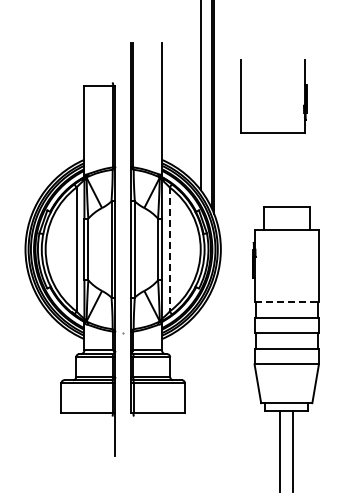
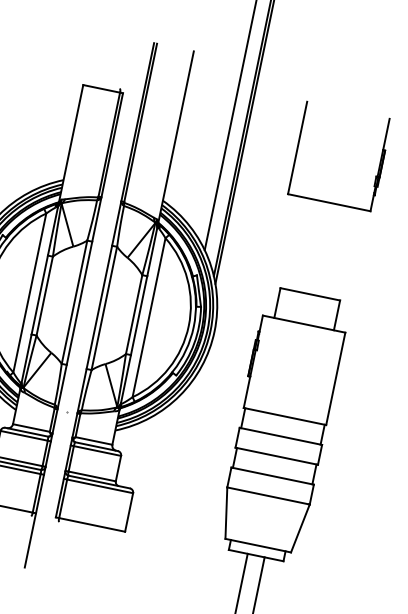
part: (304, 96) -> (379, 164), moved
line: (169, 249) -> (148, 317), dashed -> solid
line: (287, 302) -> (285, 416), dashed -> solid

